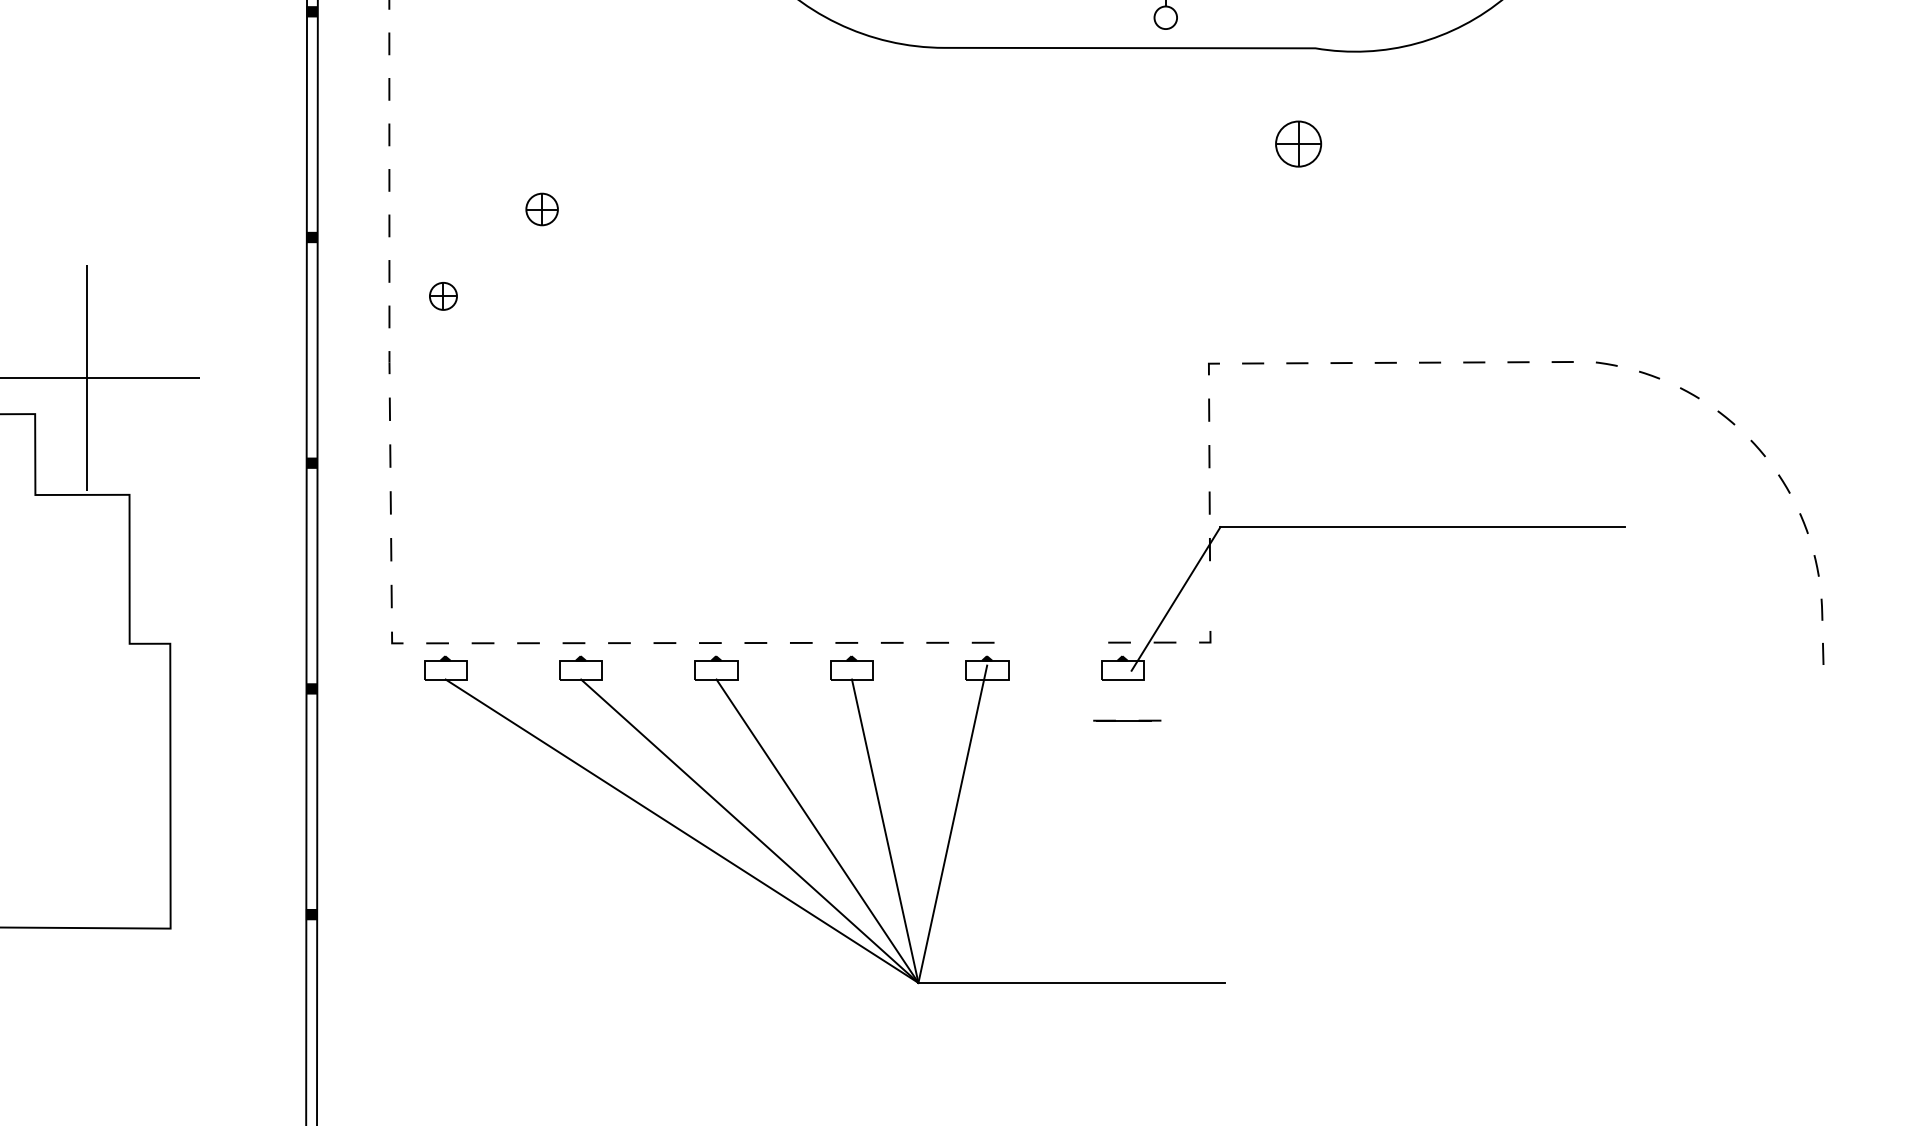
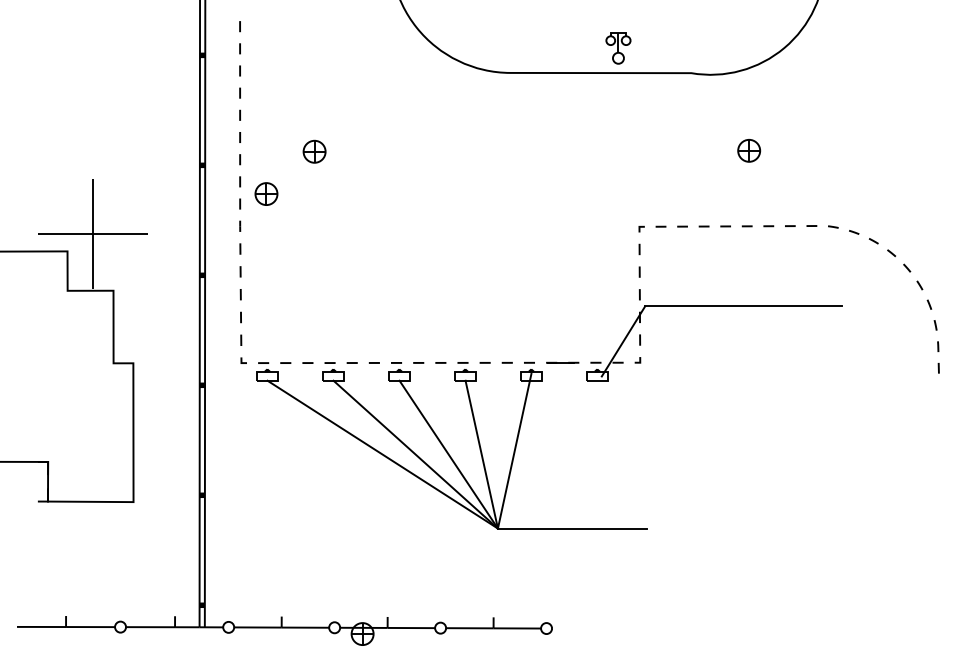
part: (1299, 143) -> (749, 150), moved
part: (541, 209) -> (314, 151), size x1.43
part: (443, 295) -> (266, 193), size x1.67
line: (1208, 594) -> (639, 339), added
line: (1126, 720) -> (562, 362), moved

